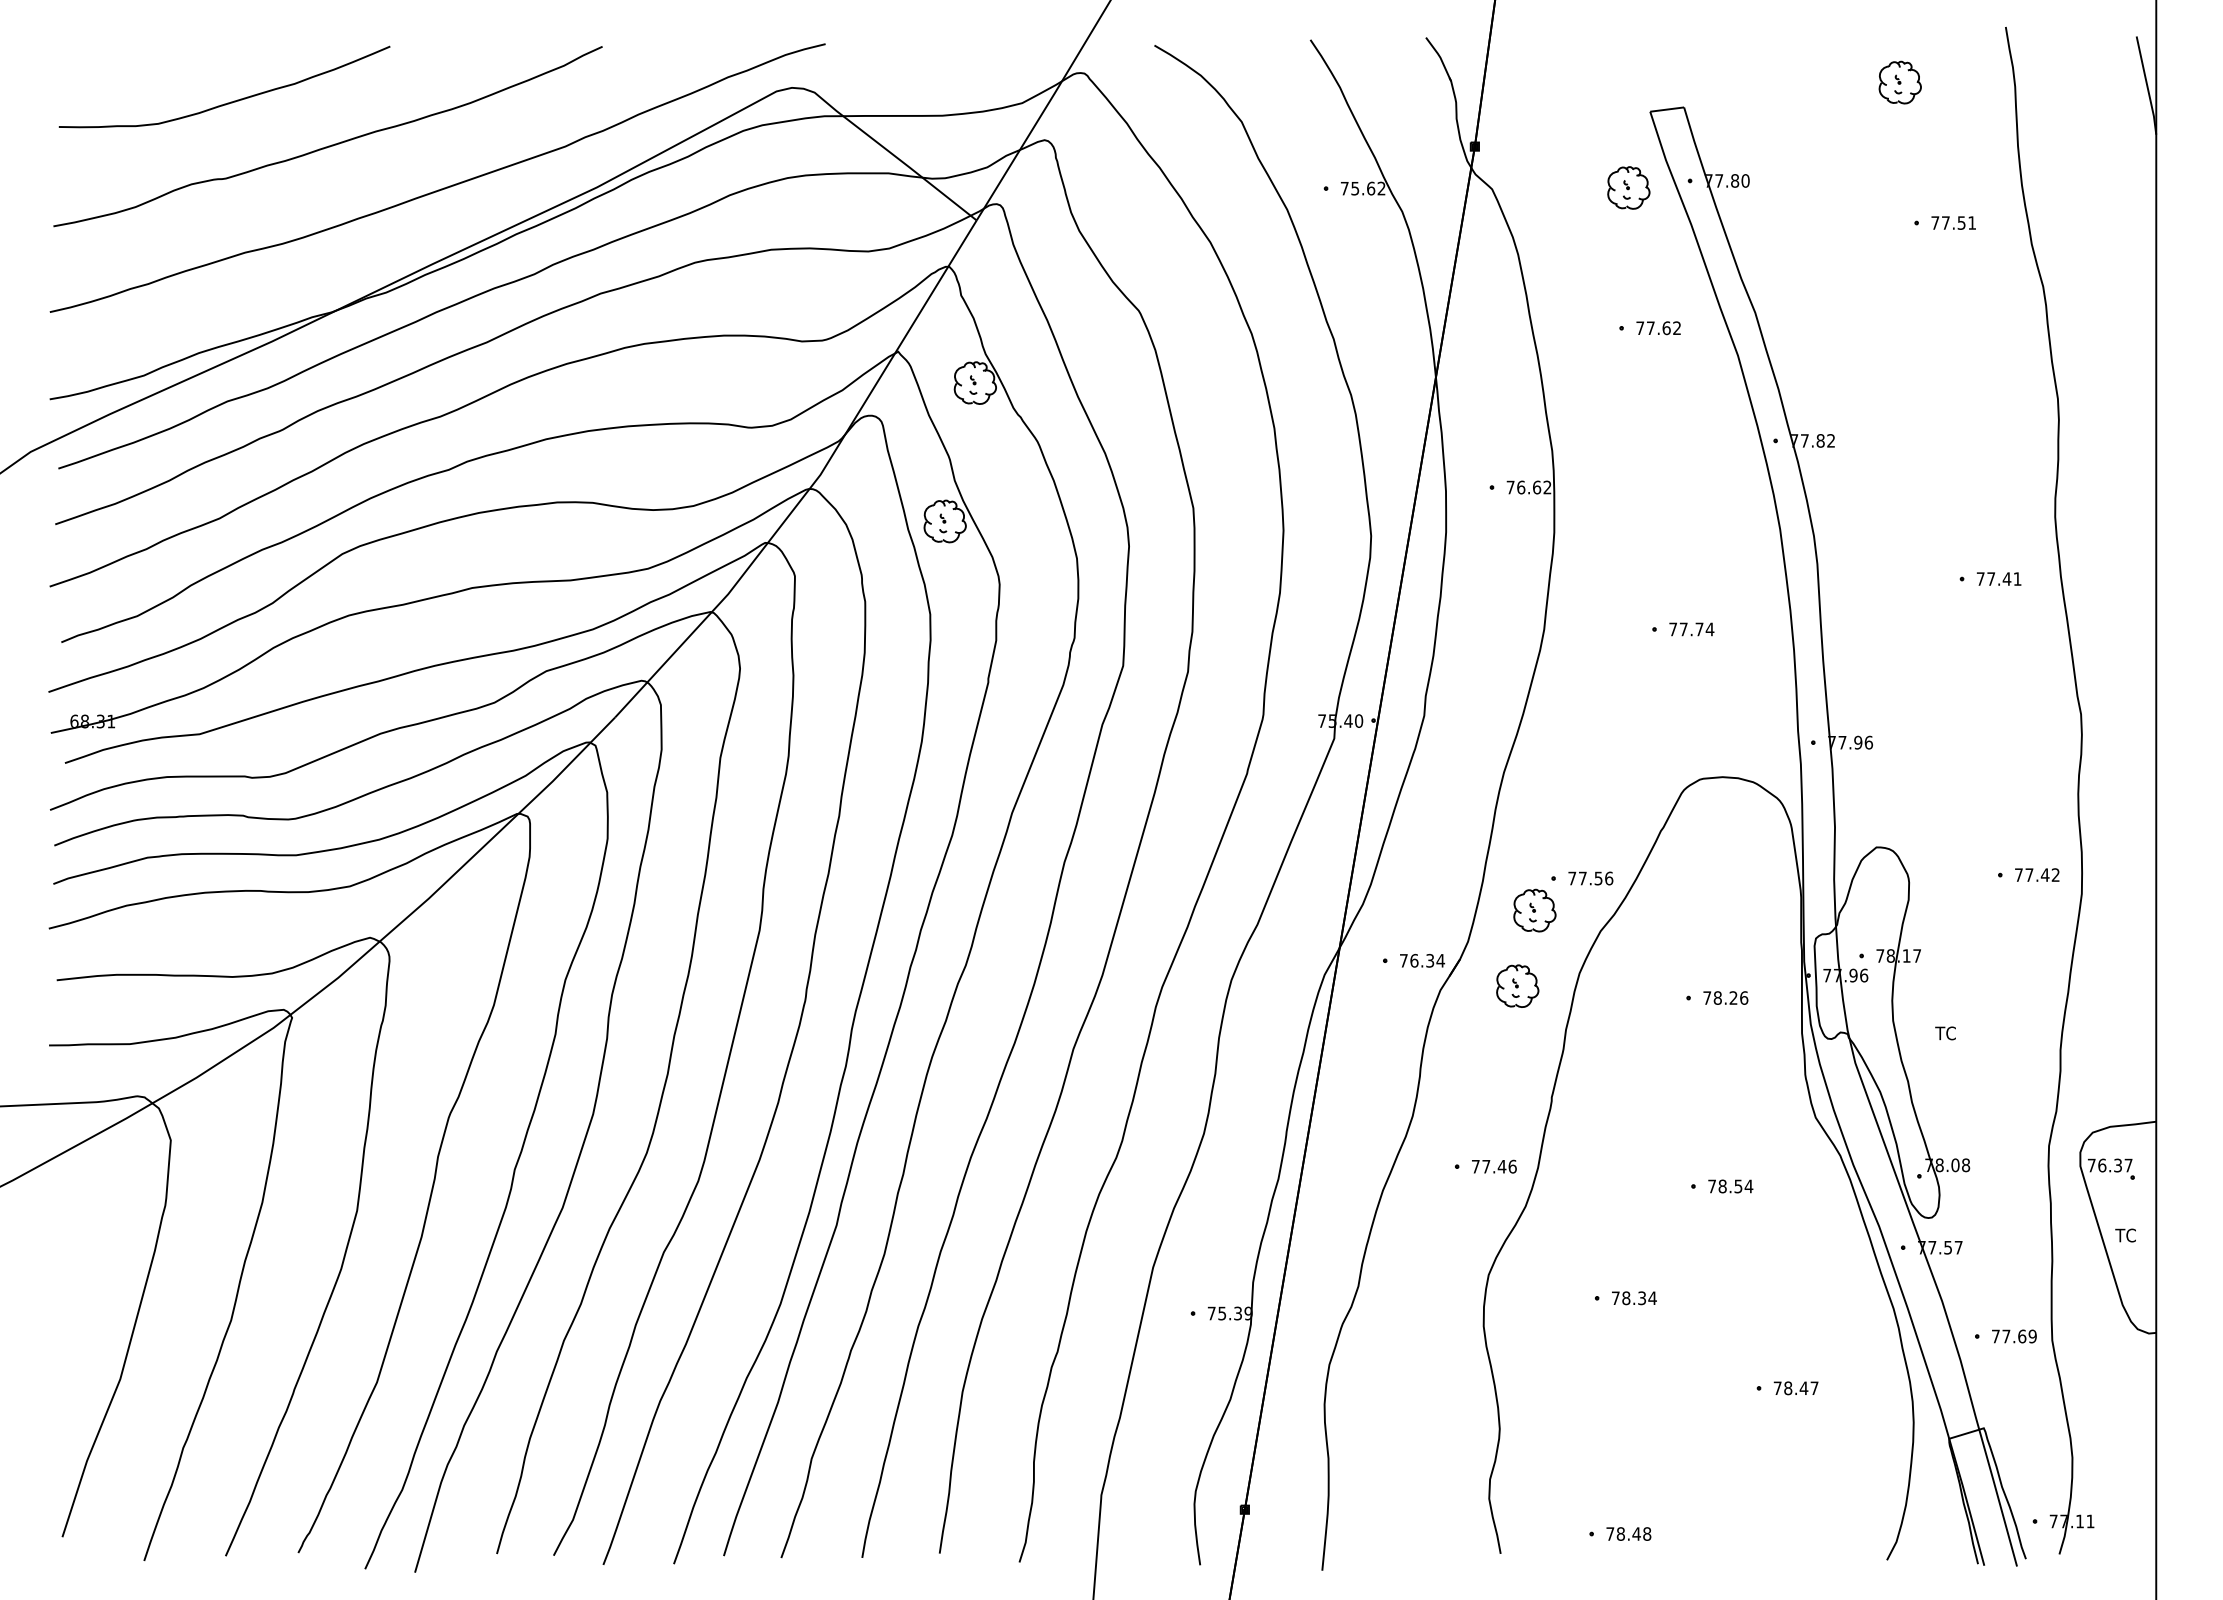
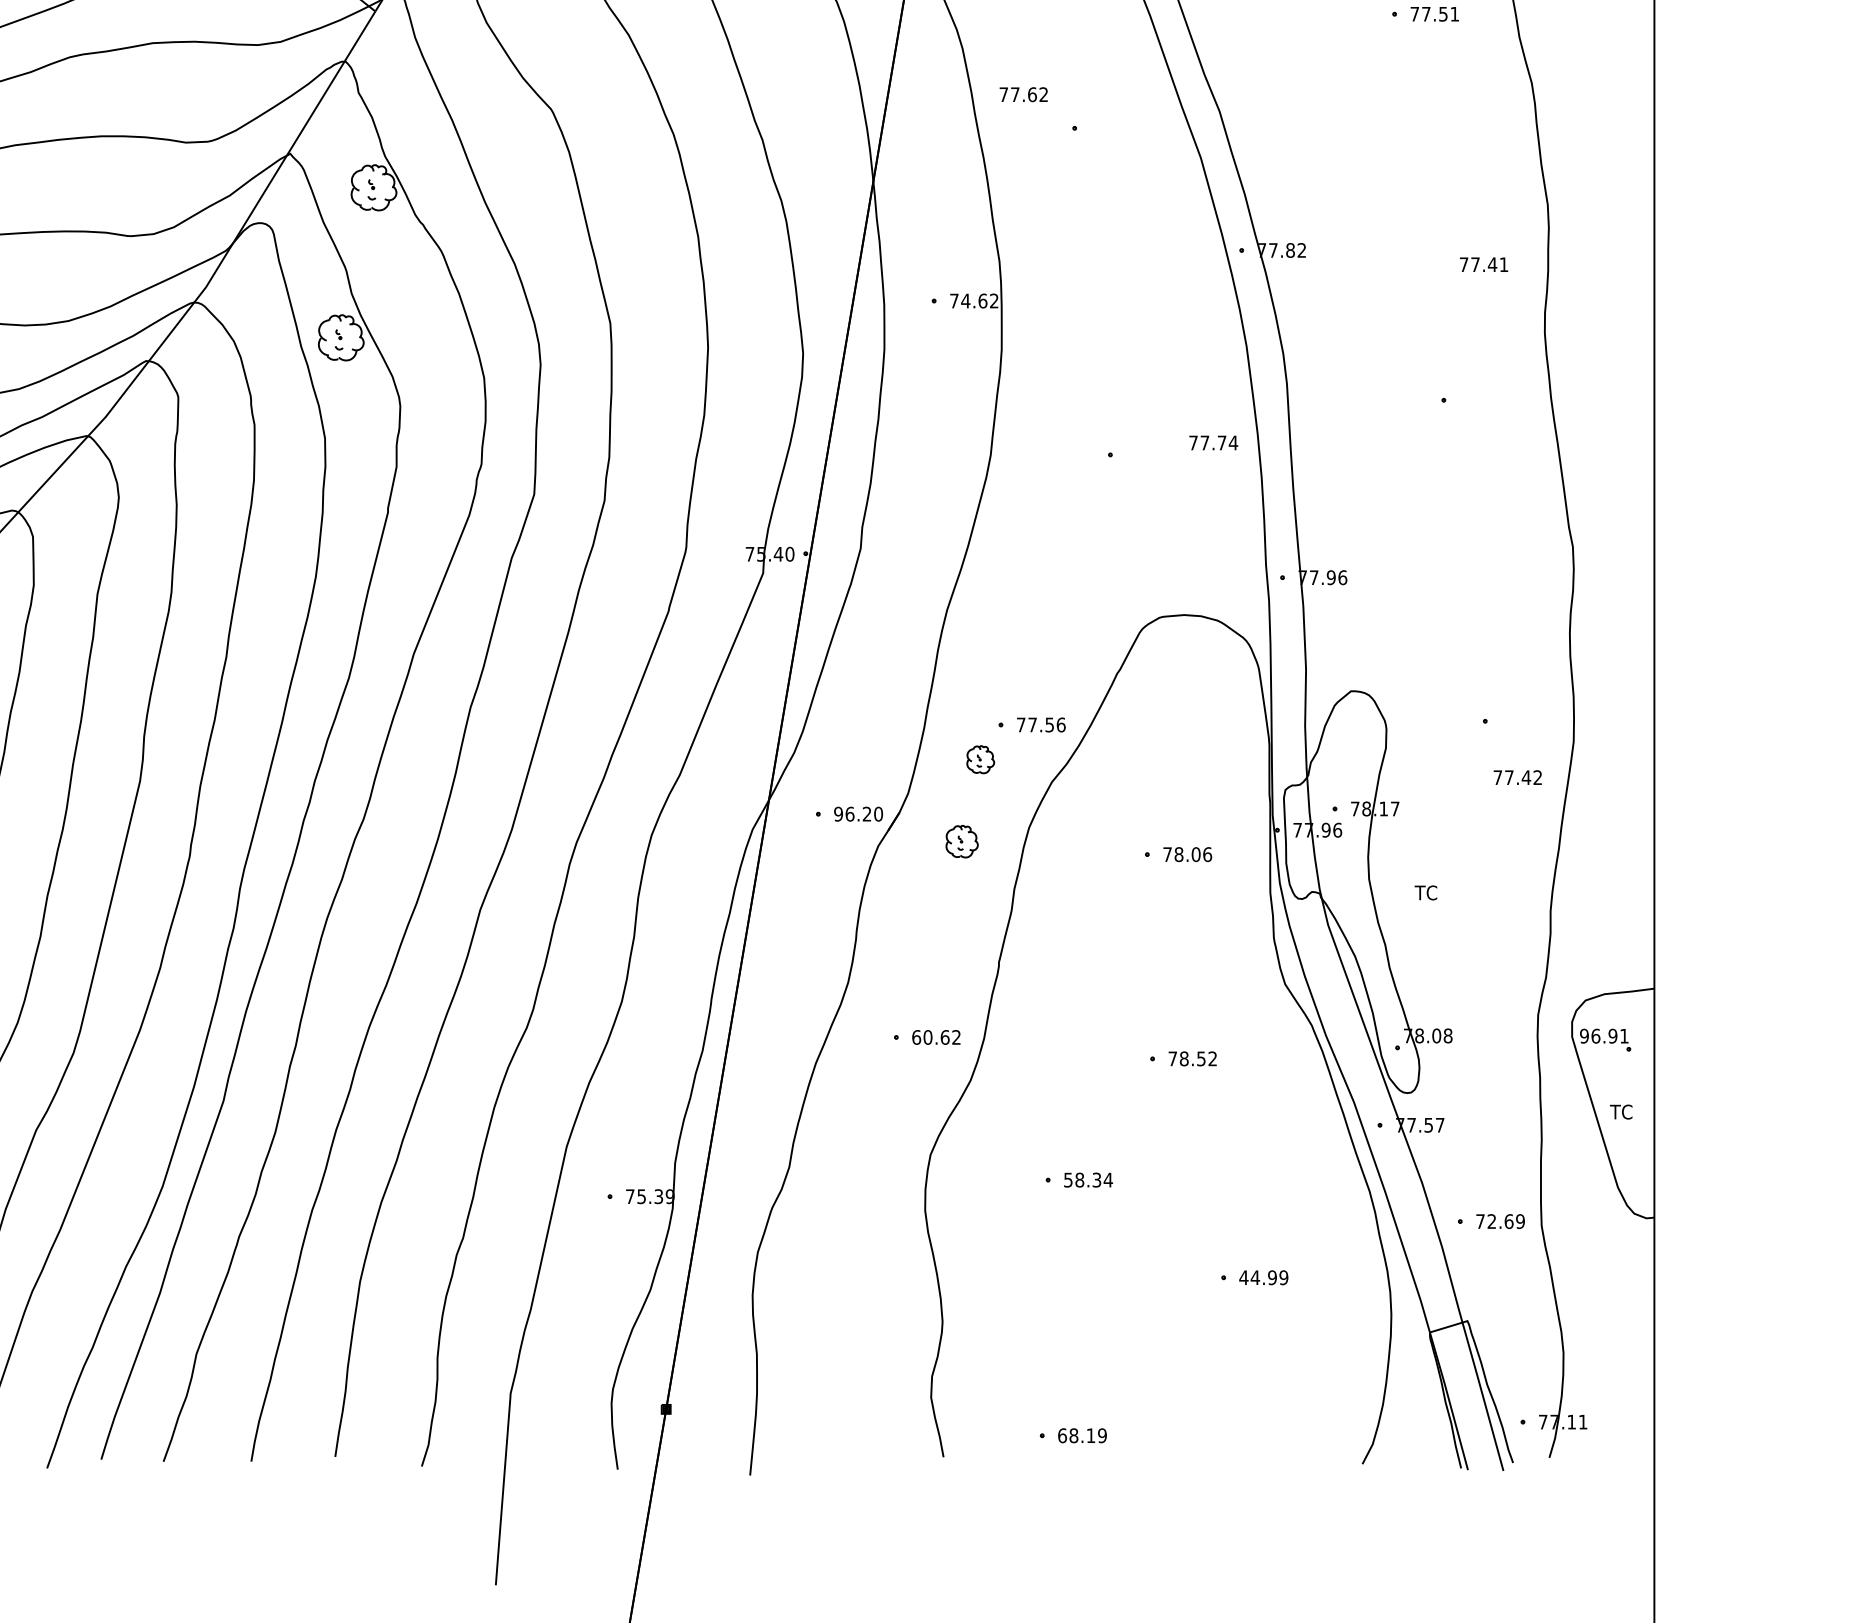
text: (1658, 328) -> (1023, 94), moved
text: (1520, 487) -> (965, 300), 76.62 -> 74.62
text: (1999, 578) -> (1484, 264), moved
text: (1691, 629) -> (1213, 443), moved
text: (2037, 874) -> (1518, 776), moved
part: (1534, 910) -> (980, 759), size x0.6
text: (1422, 960) -> (858, 813), 76.34 -> 96.20
part: (1517, 985) -> (961, 840), size x0.7
text: (1733, 997) -> (1196, 853), 78.26 -> 78.06
text: (2109, 1165) -> (1603, 1036), 76.37 -> 96.91
text: (1493, 1166) -> (935, 1037), 77.46 -> 60.62
text: (1748, 1186) -> (1212, 1058), 78.54 -> 78.52
text: (1615, 1298) -> (1068, 1180), 78.34 -> 58.34
text: (2006, 1336) -> (1492, 1221), 77.69 -> 72.69
text: (1795, 1388) -> (1263, 1277), 78.47 -> 44.99
text: (1628, 1533) -> (1082, 1435), 78.48 -> 68.19

